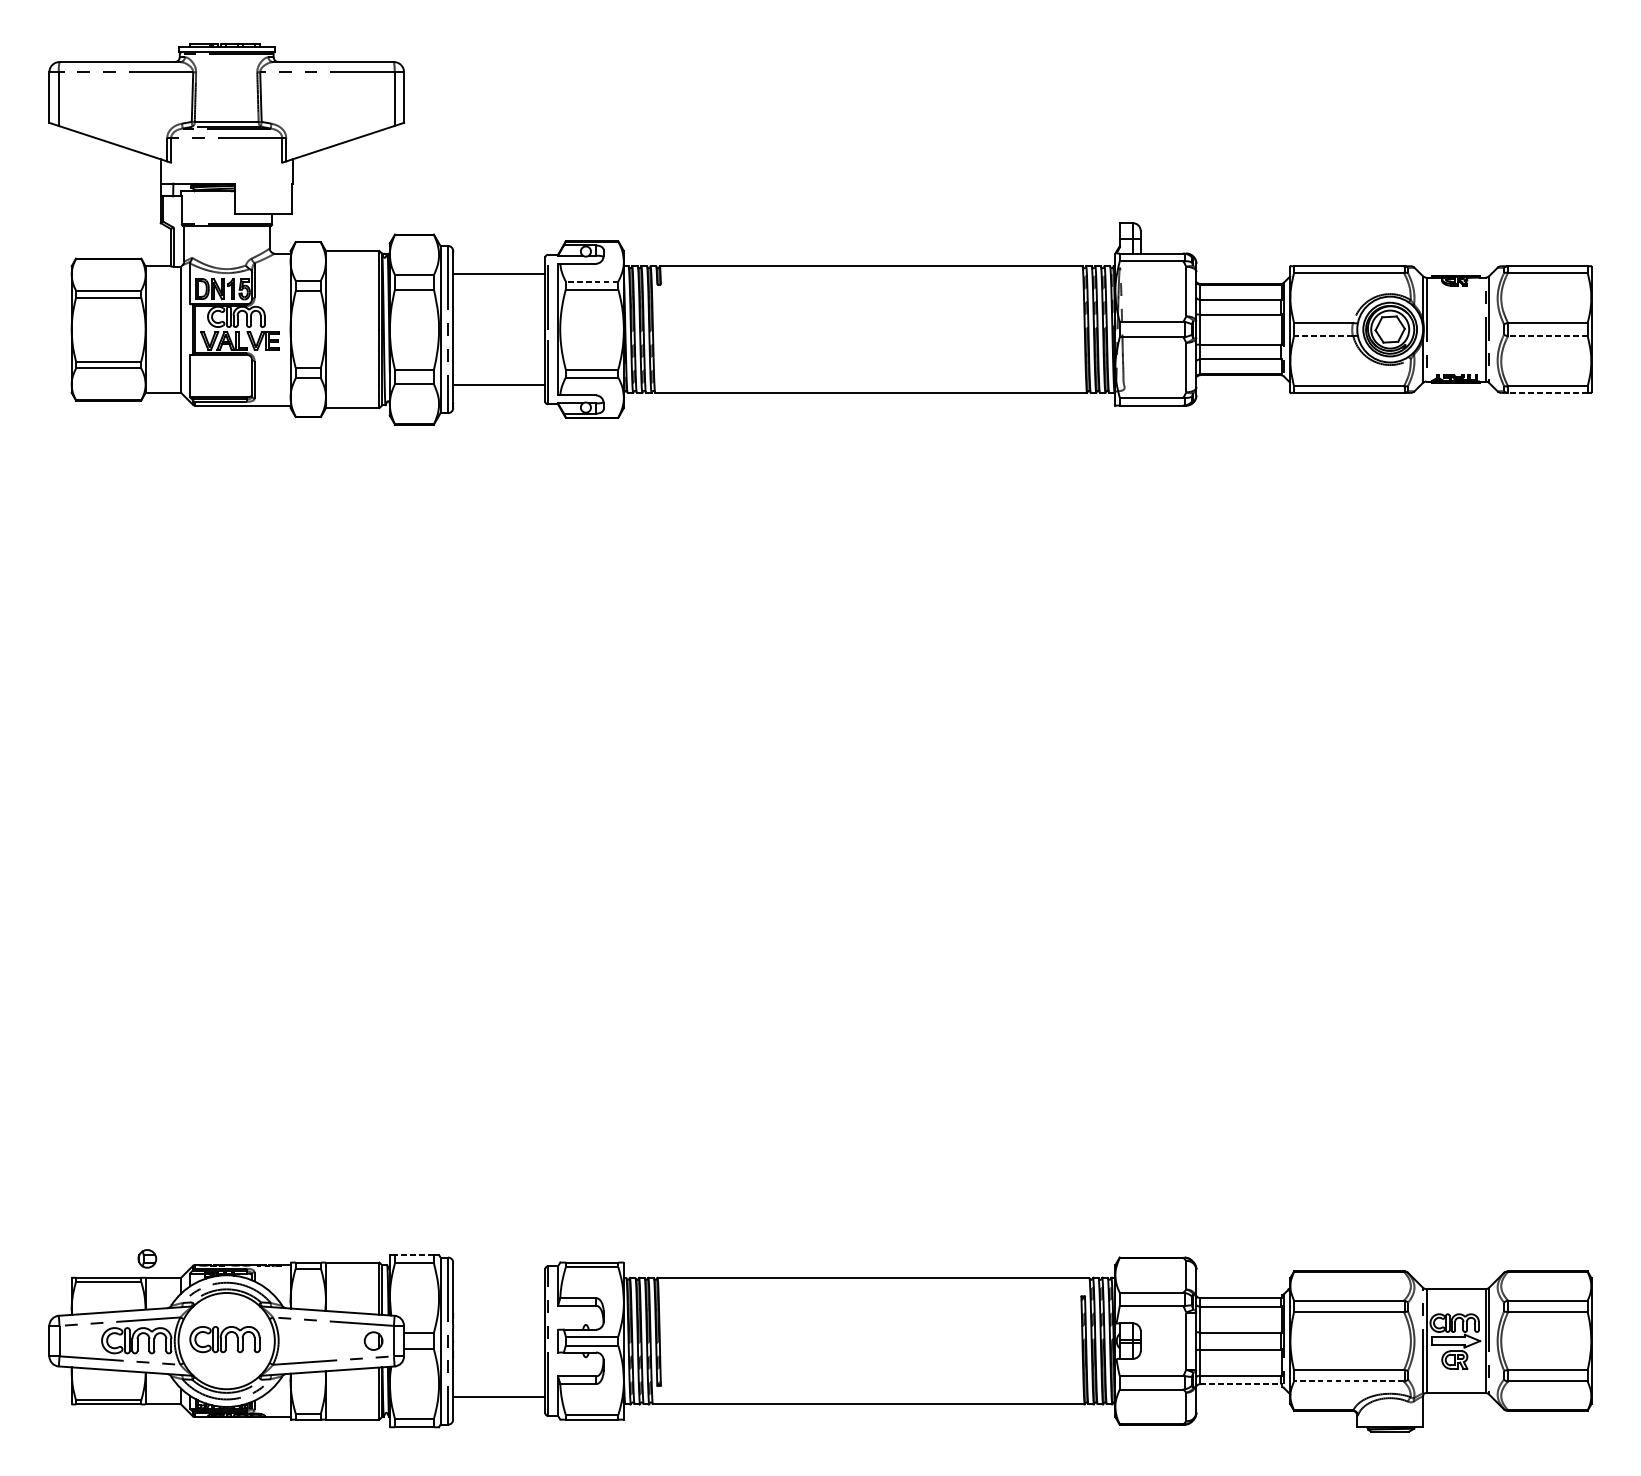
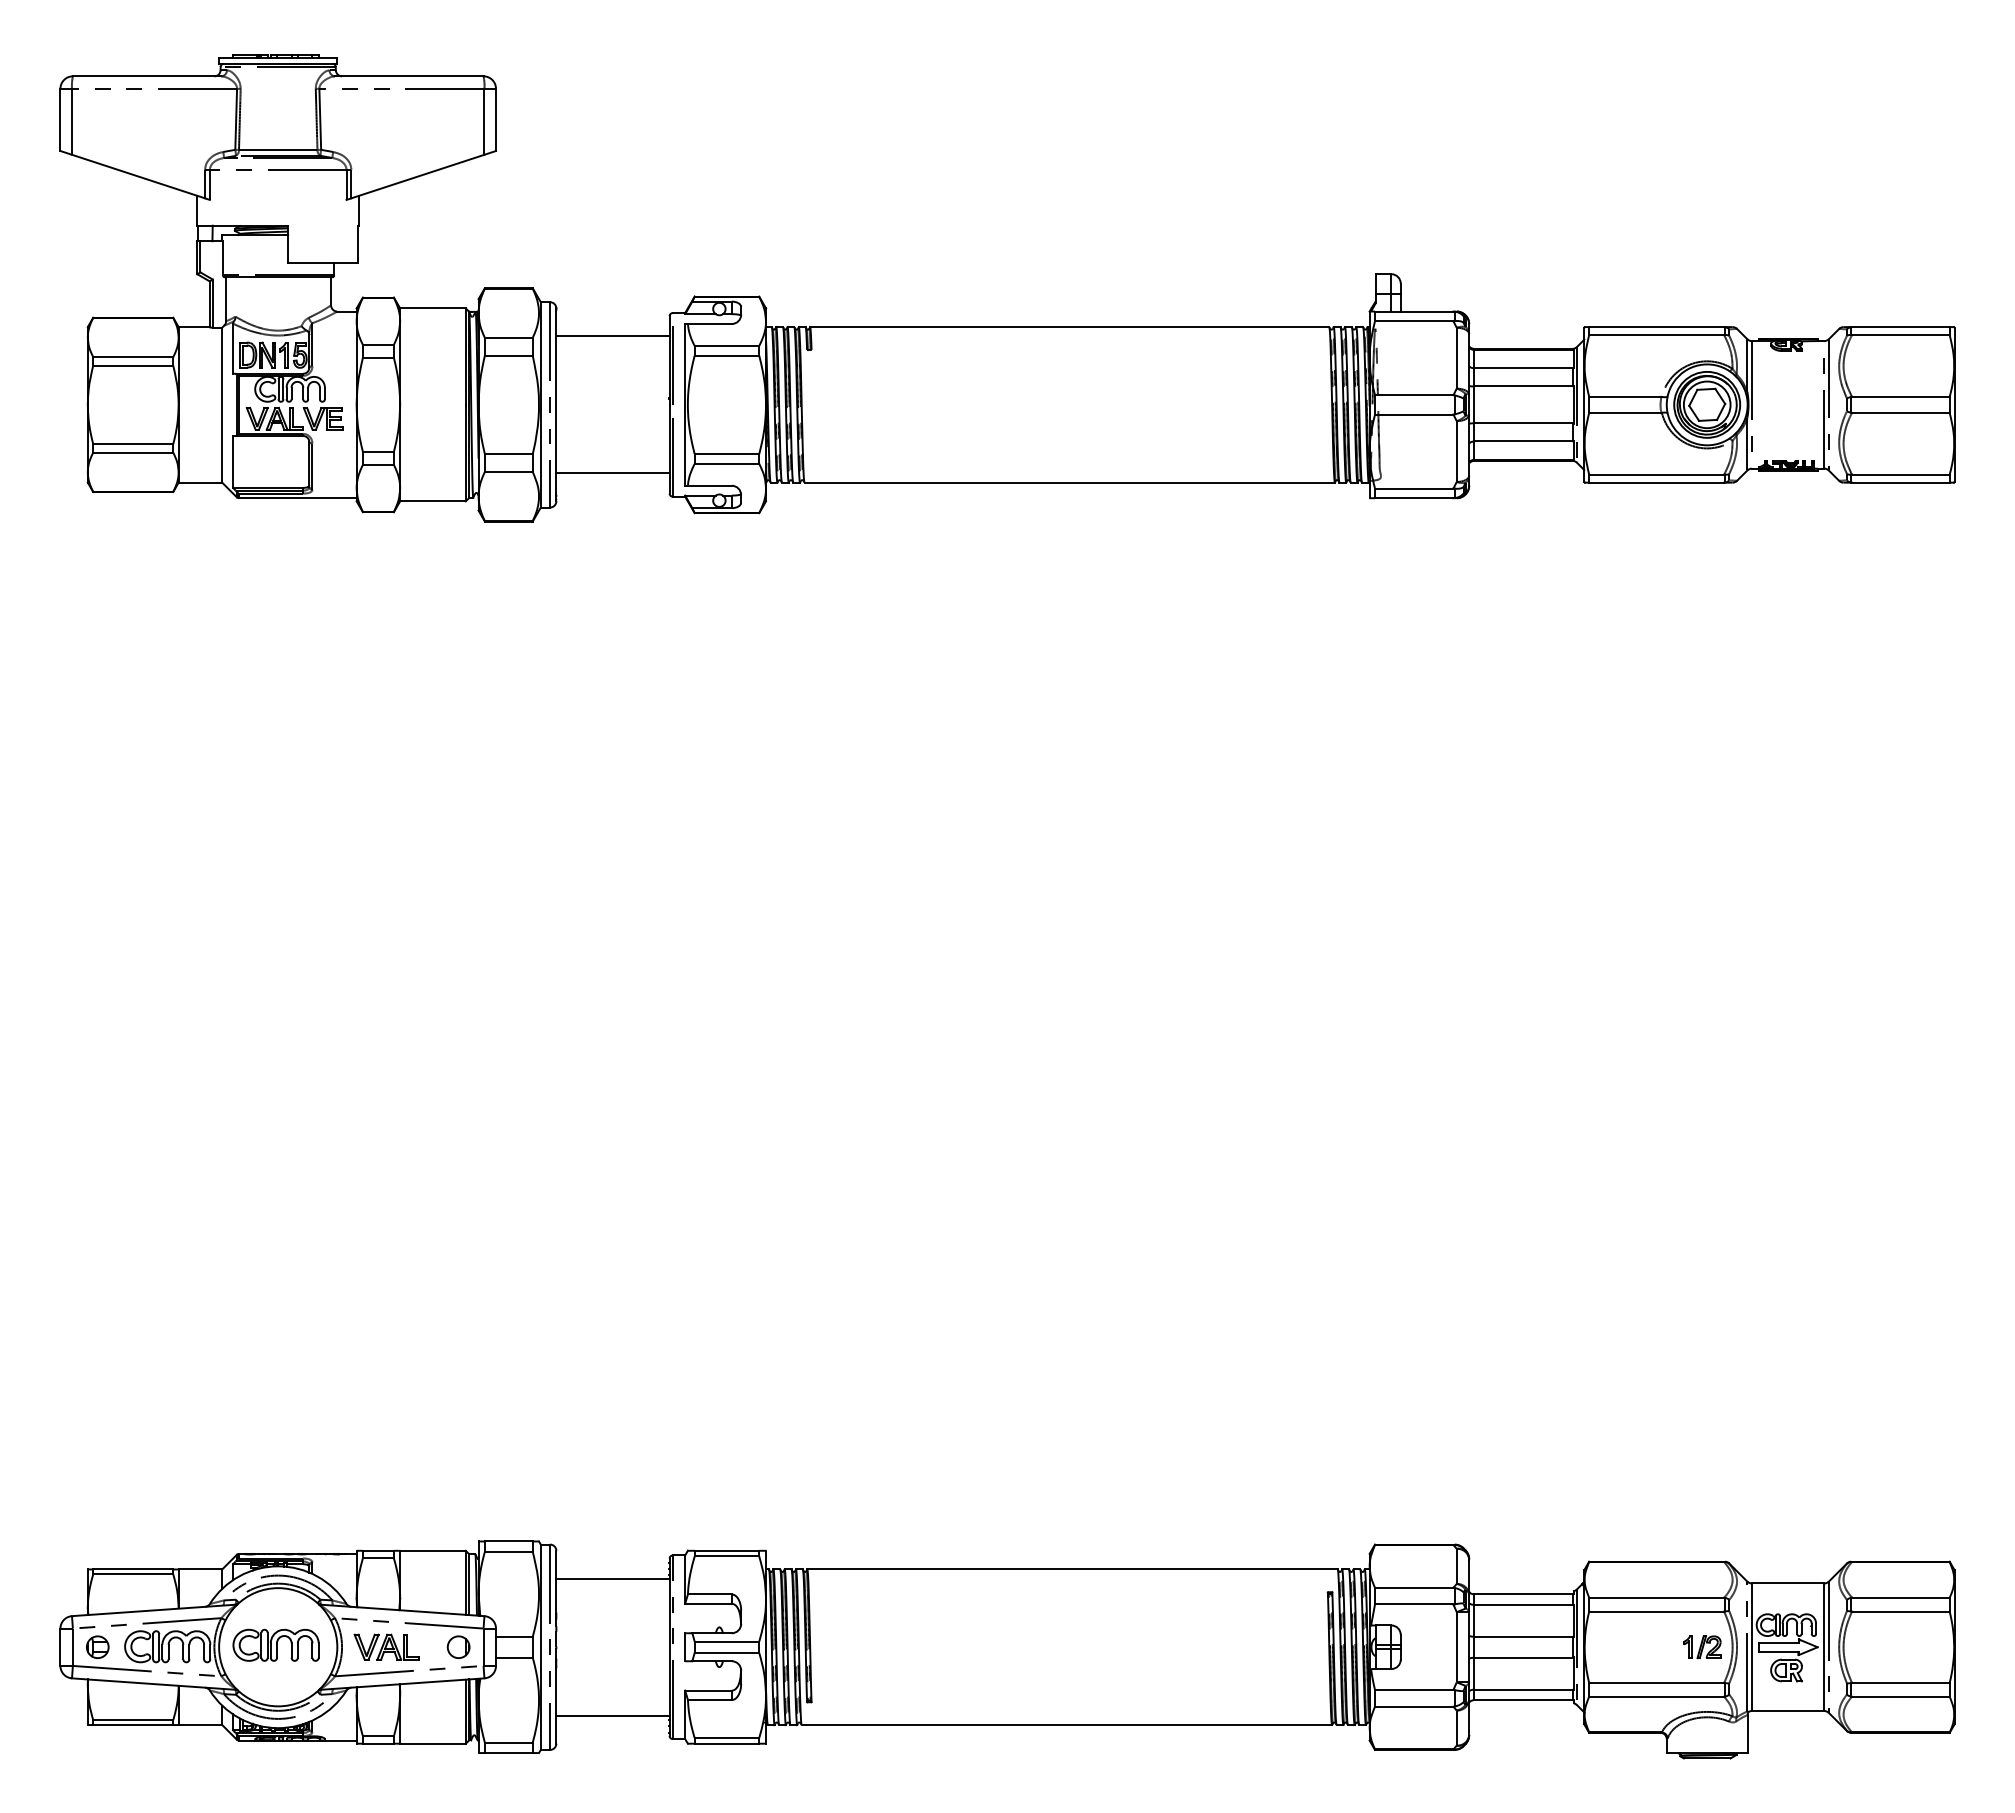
line: (591, 281) -> (726, 345), dashed -> solid
line: (1322, 335) -> (1624, 412), dashed -> solid
line: (1547, 335) -> (1900, 412), dashed -> solid
line: (1547, 392) -> (1900, 482), dashed -> solid
line: (414, 1255) -> (508, 1541), dashed -> solid
part: (147, 1258) -> (97, 1646), moved
line: (498, 1285) -> (612, 1578), added
part: (314, 1340) -> (386, 1646), added
part: (1386, 1341) -> (1702, 1647), added
line: (1348, 1381) -> (1656, 1696), dashed -> solid
line: (1240, 1384) -> (1523, 1700), dashed -> solid

